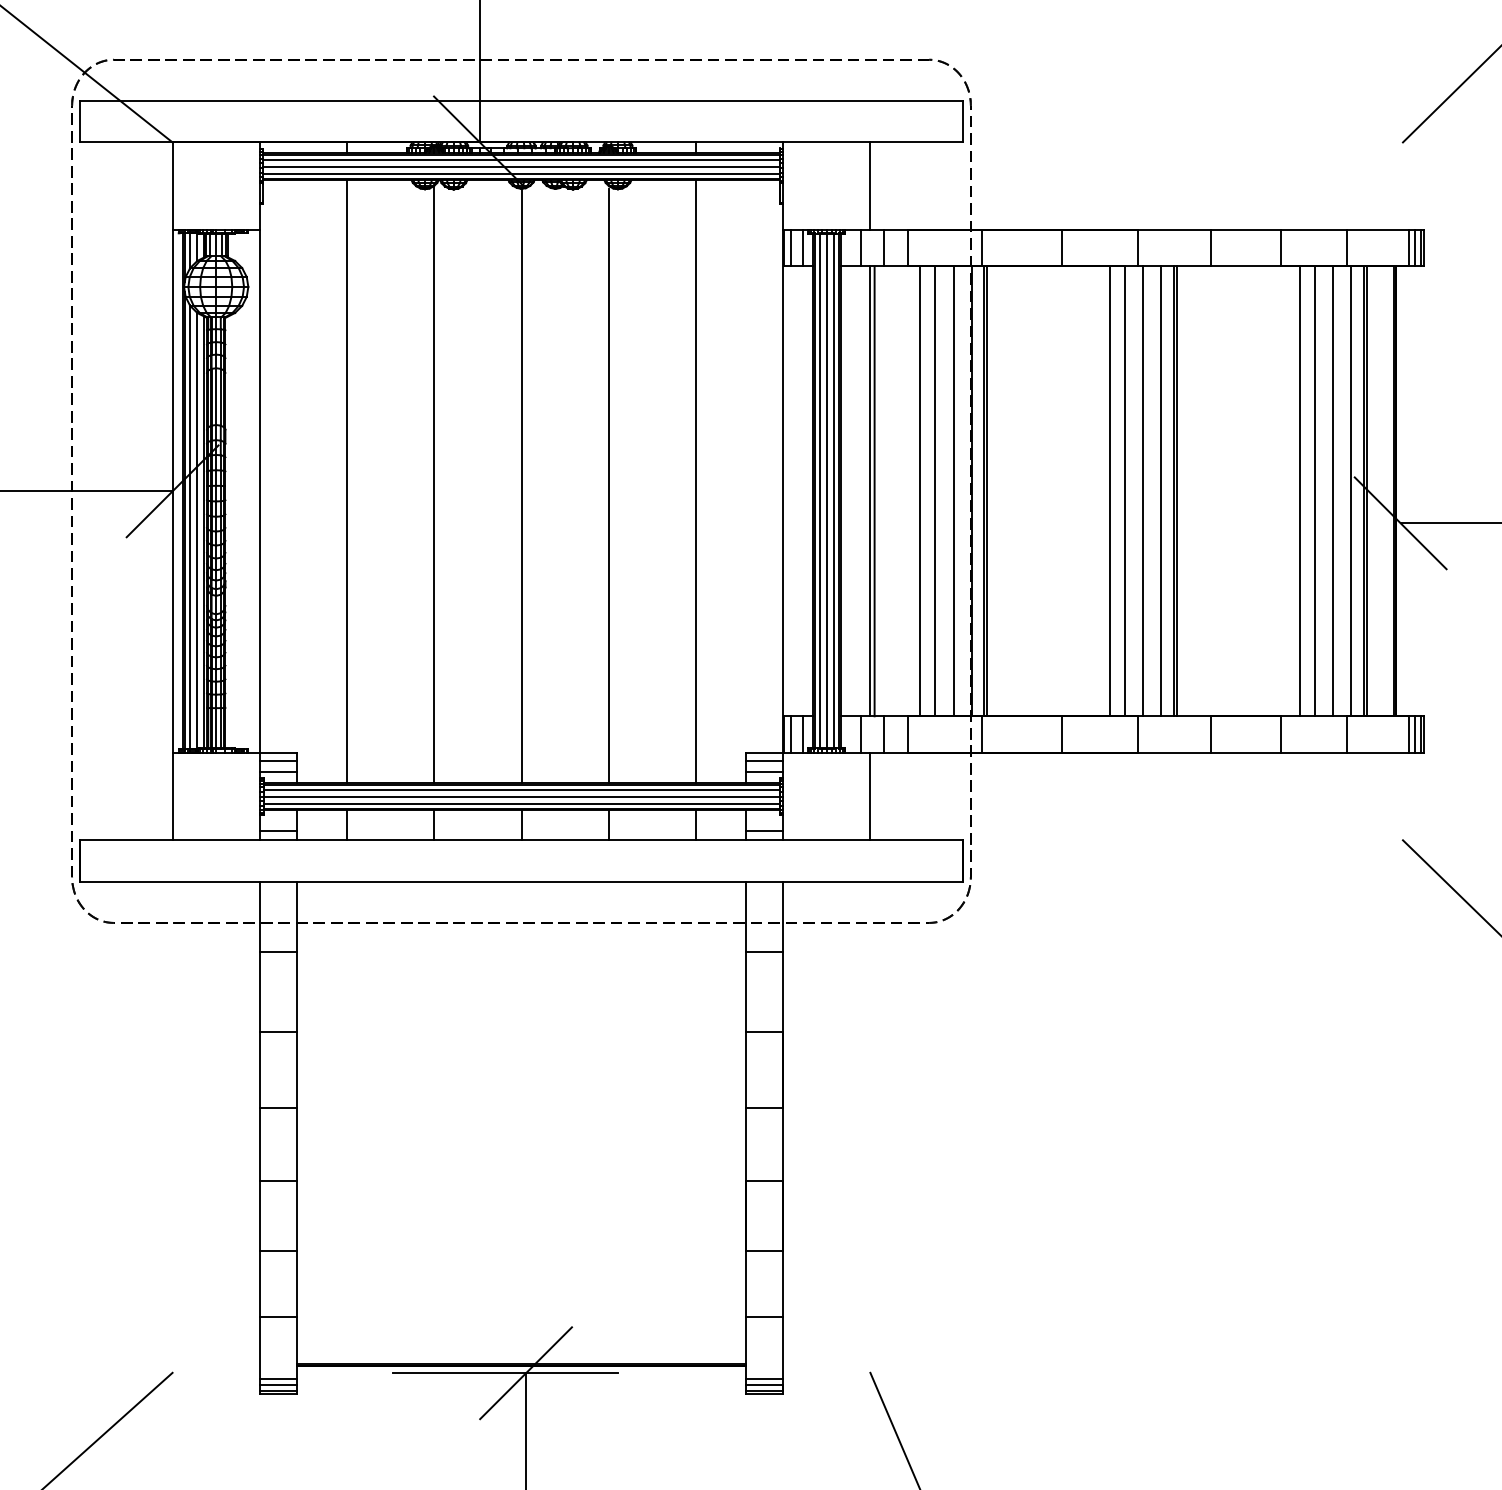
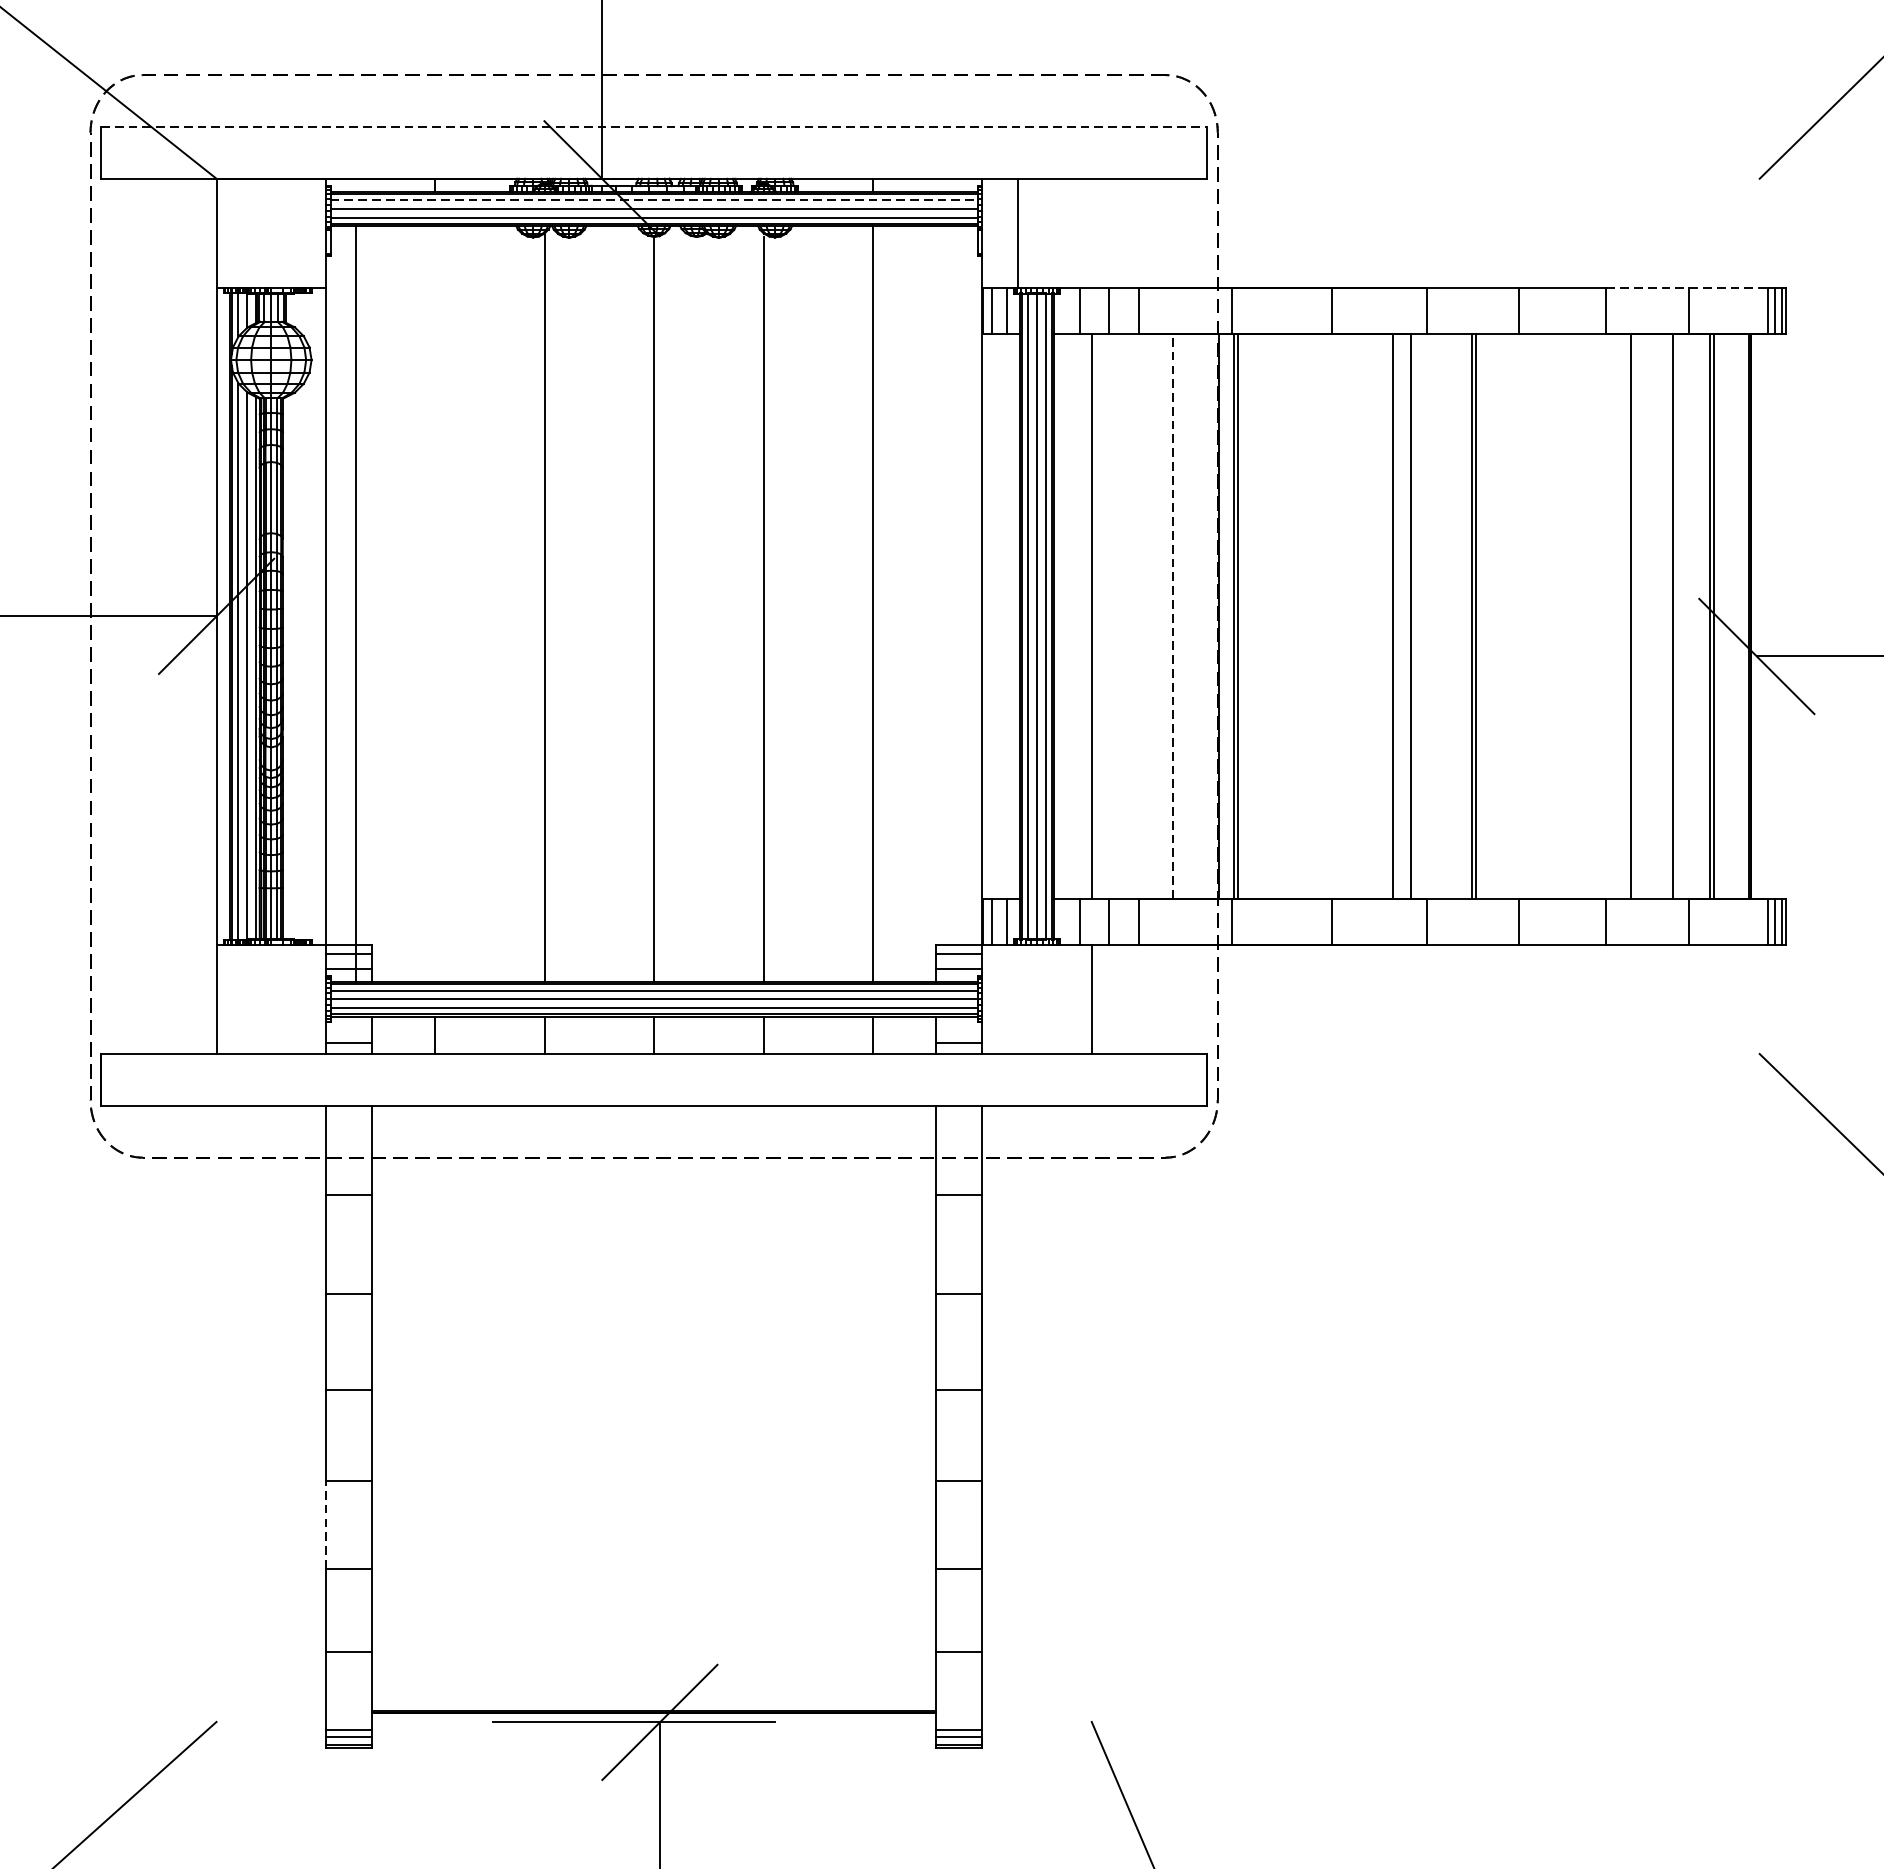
line: (522, 101) -> (655, 127), solid -> dashed
line: (522, 159) -> (655, 200), solid -> dashed
line: (870, 185) -> (1017, 232), moved
line: (1345, 229) -> (1687, 287), solid -> dashed
line: (347, 481) -> (356, 604), moved
line: (874, 491) -> (1096, 616), removed
line: (920, 491) -> (1154, 616), removed
line: (934, 491) -> (1172, 616), solid -> dashed
line: (953, 491) -> (1195, 616), removed
line: (1143, 491) -> (1434, 616), removed
line: (1161, 491) -> (1456, 616), removed
line: (1314, 491) -> (1648, 616), removed
line: (1351, 491) -> (1695, 616), removed
line: (259, 1215) -> (325, 1524), solid -> dashed

